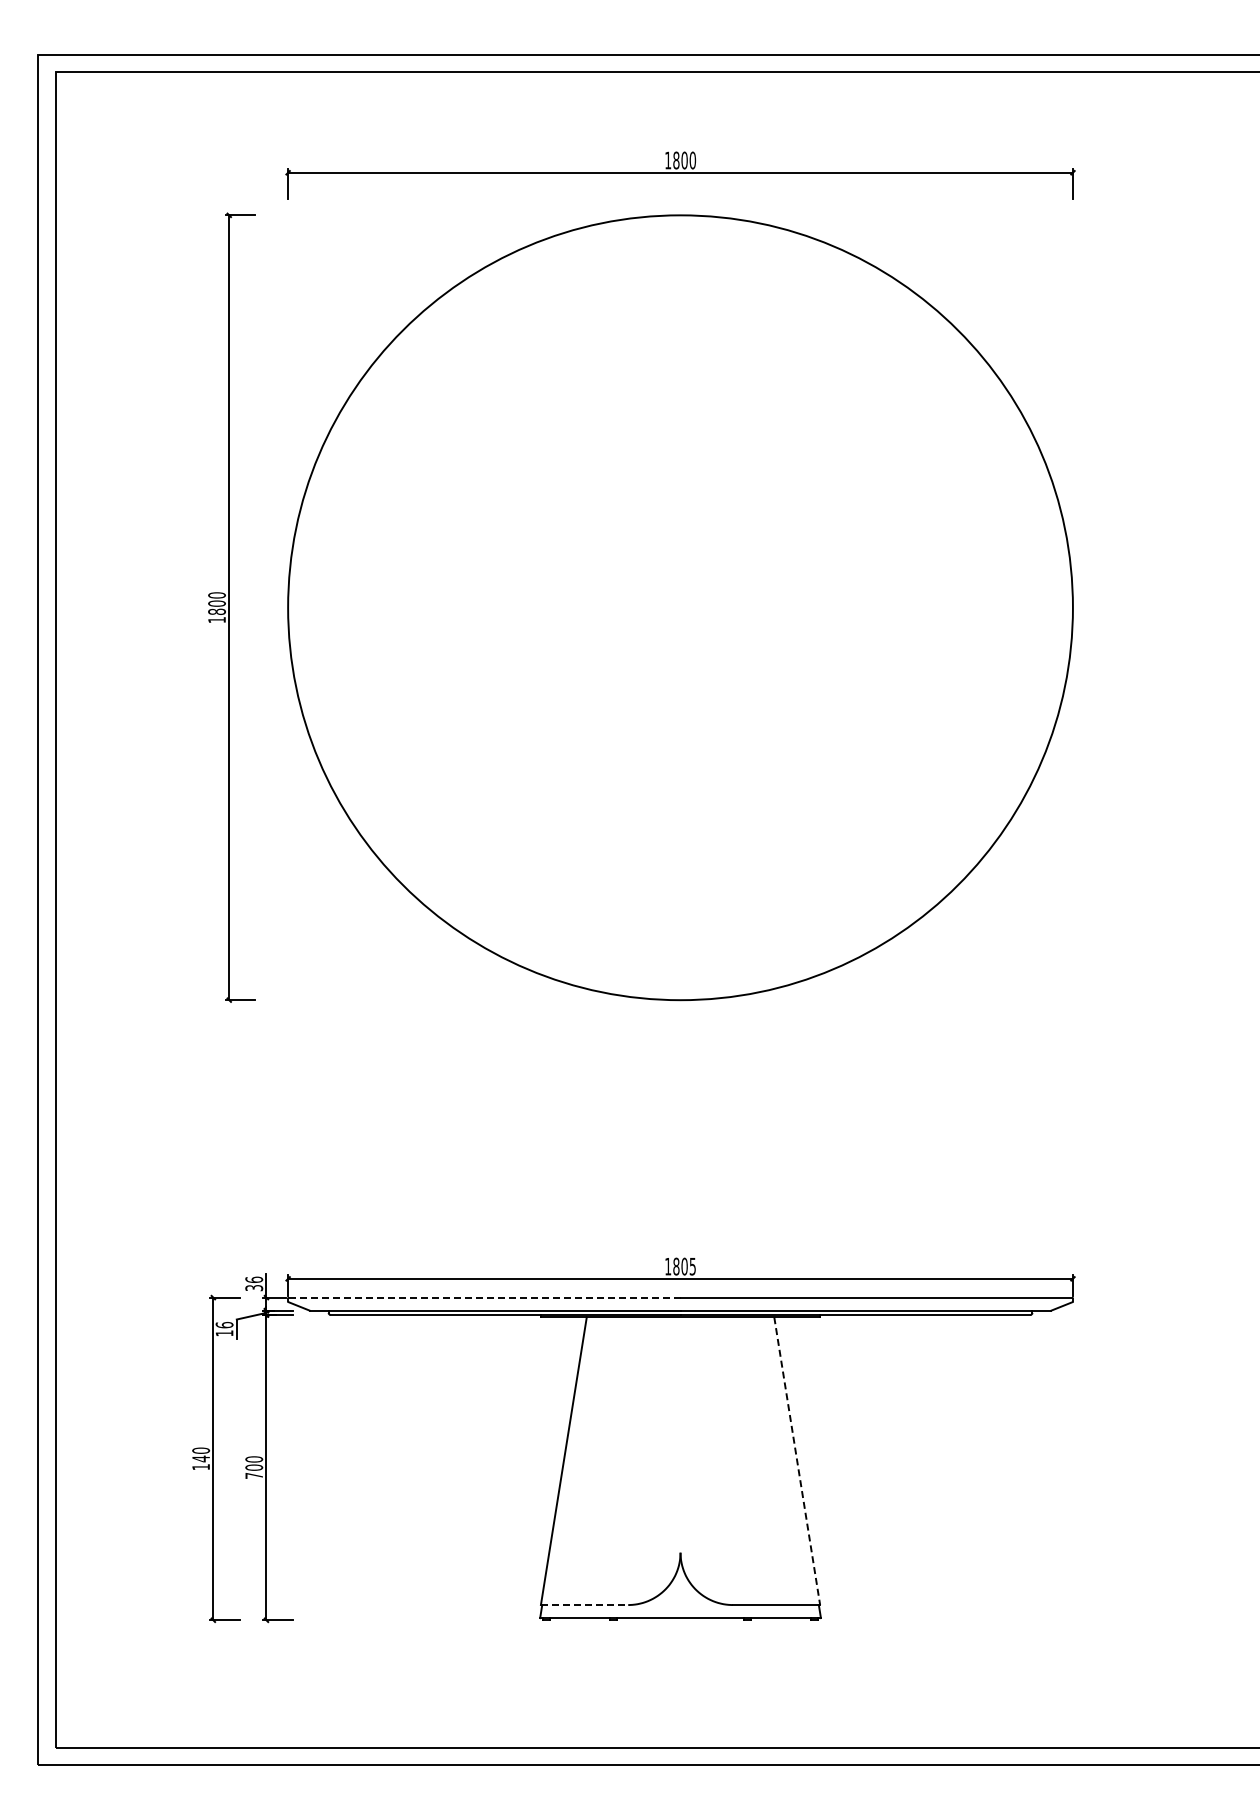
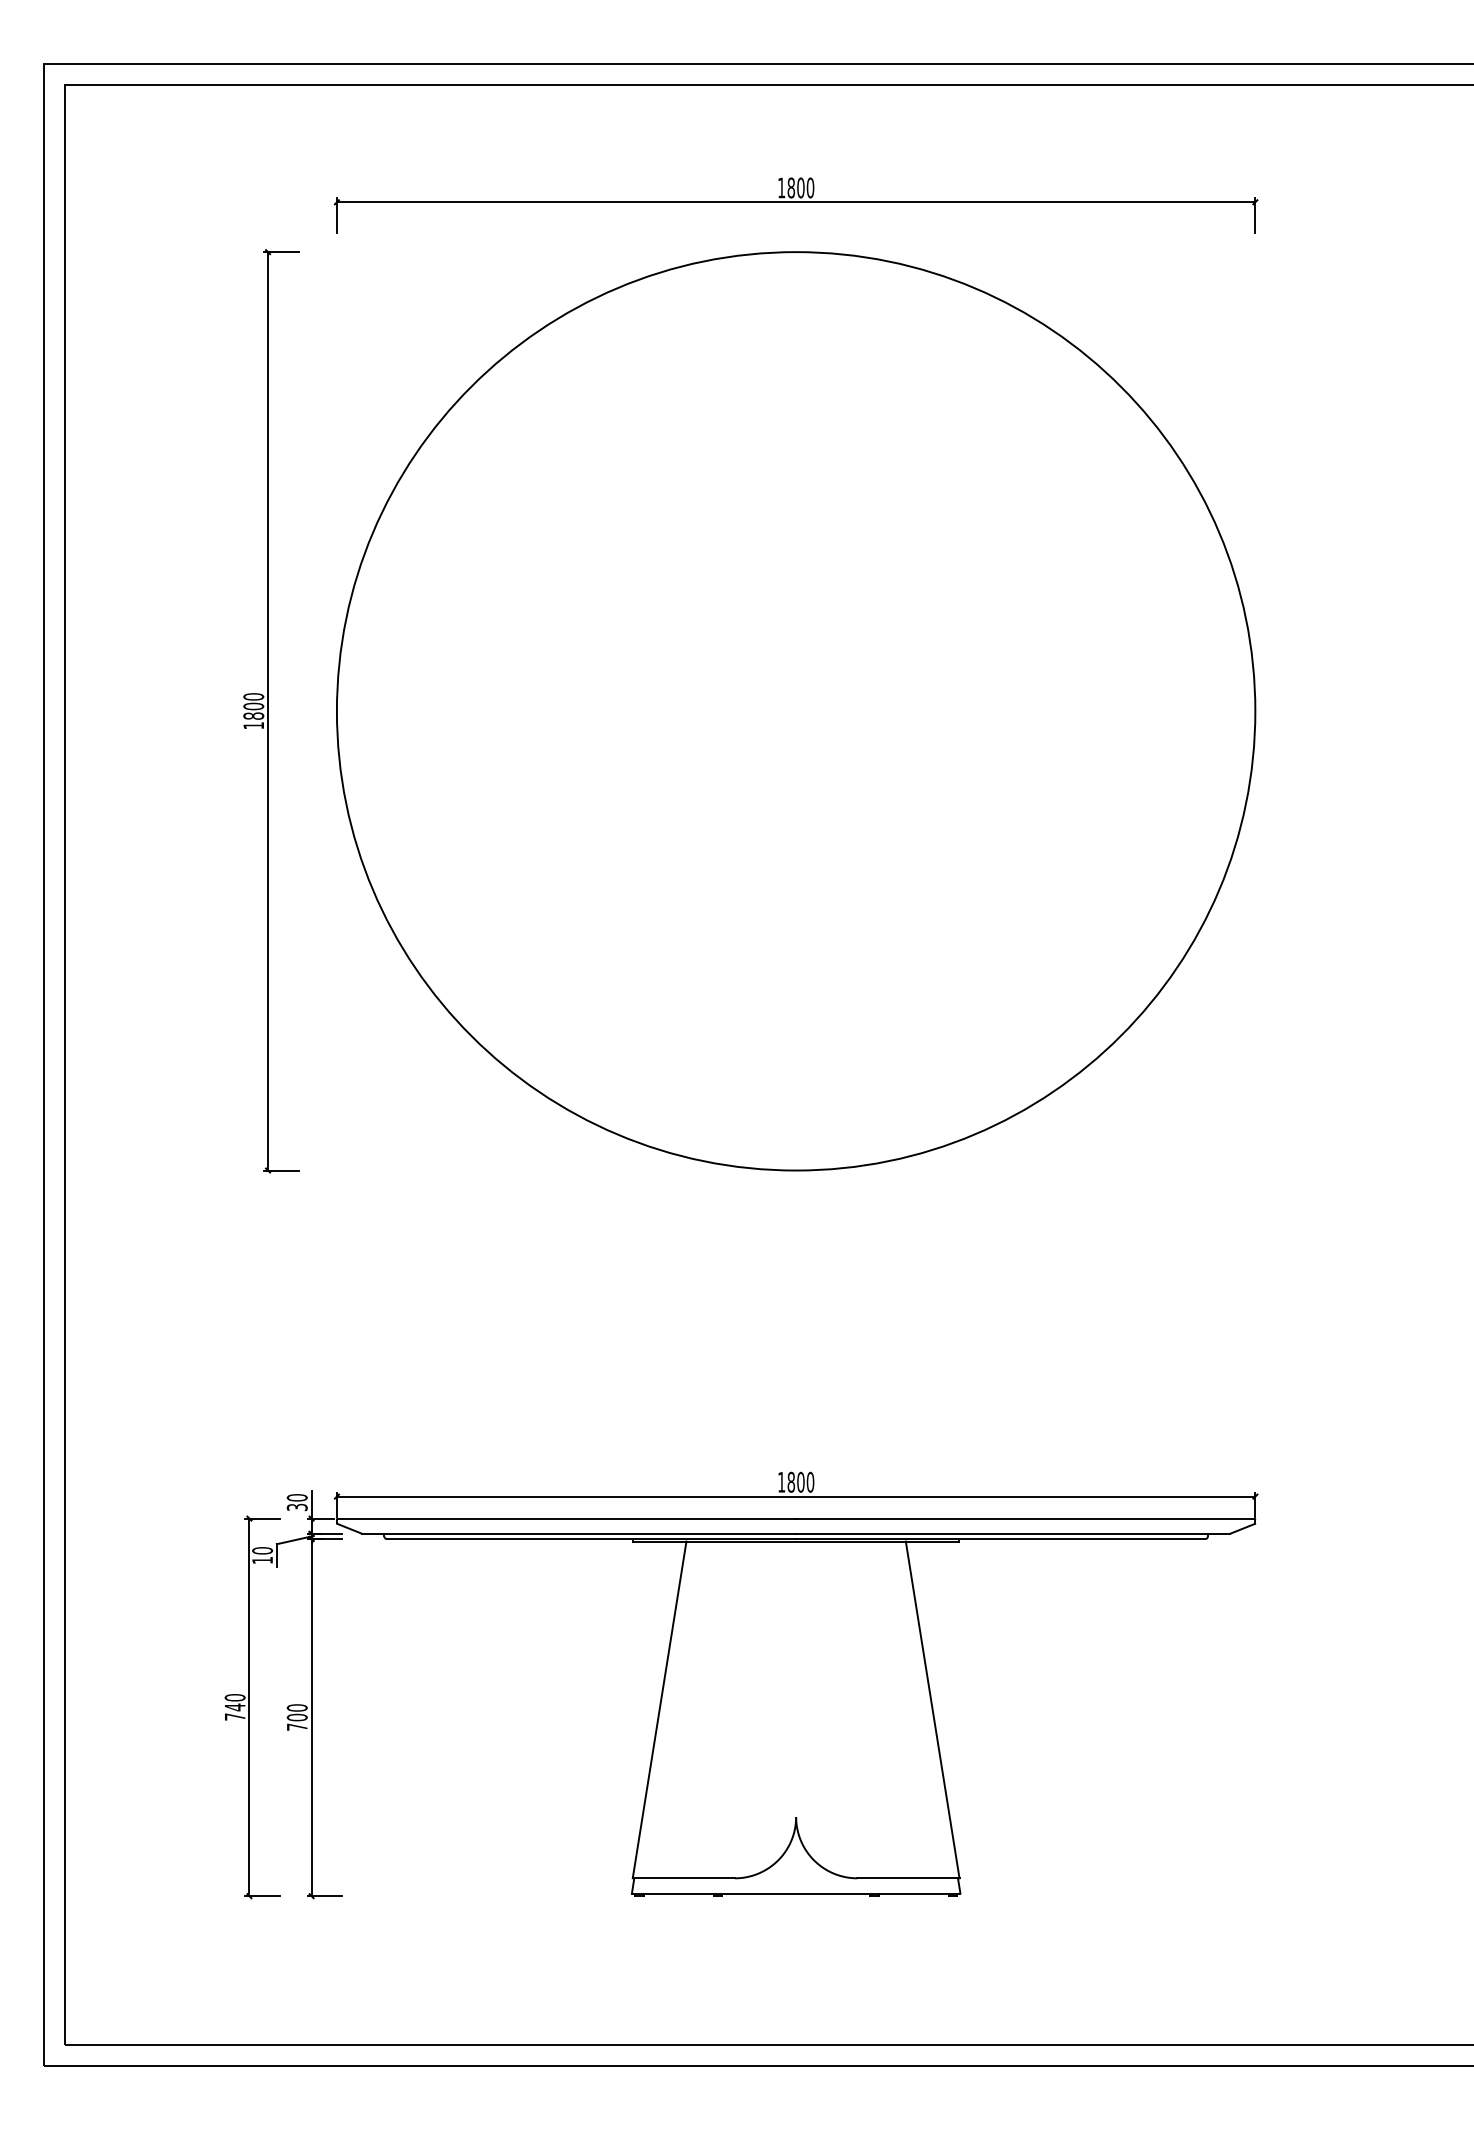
text: (692, 1266) -> (810, 1482), 1805 -> 1800
text: (253, 1279) -> (296, 1497), 36 -> 30
line: (484, 1297) -> (566, 1518), dashed -> solid
text: (223, 1324) -> (261, 1550), 16 -> 10
line: (797, 1461) -> (933, 1710), dashed -> solid
text: (200, 1467) -> (234, 1717), 140 -> 740
line: (584, 1605) -> (683, 1878), dashed -> solid

